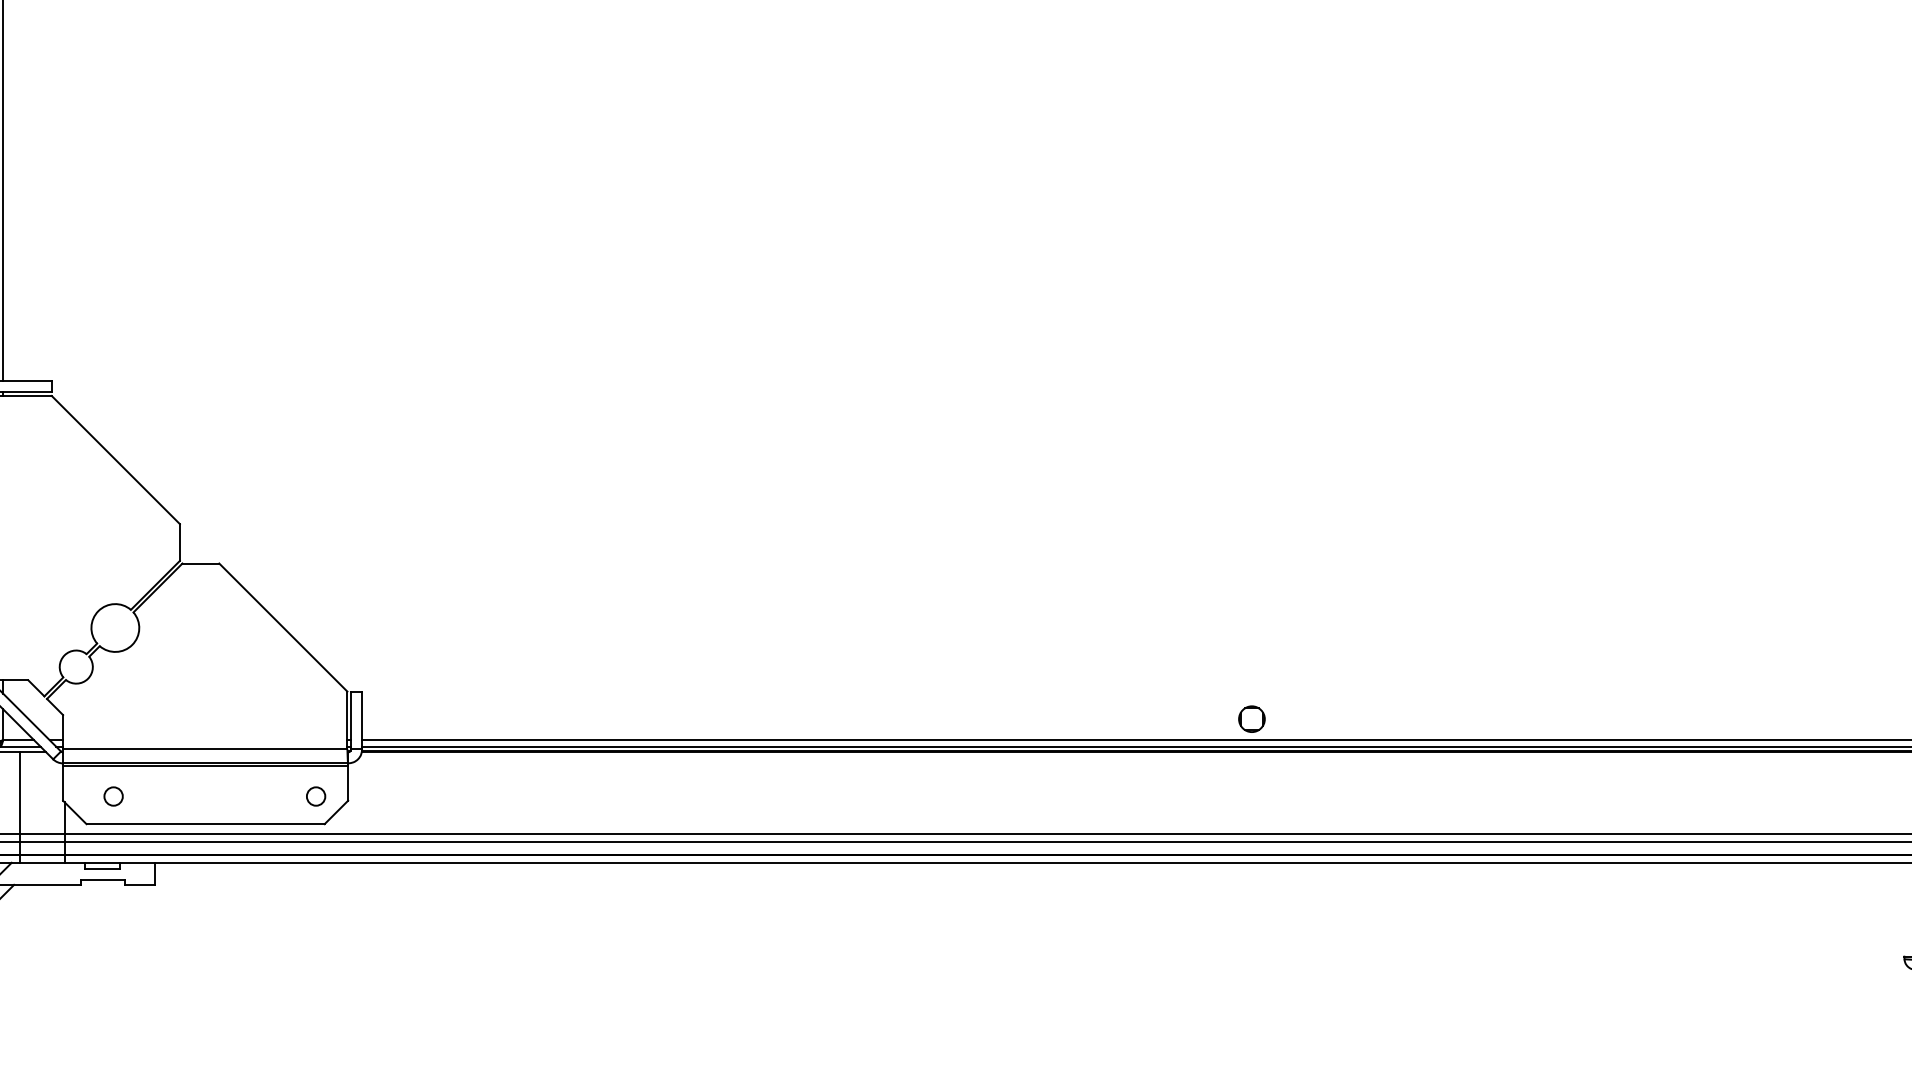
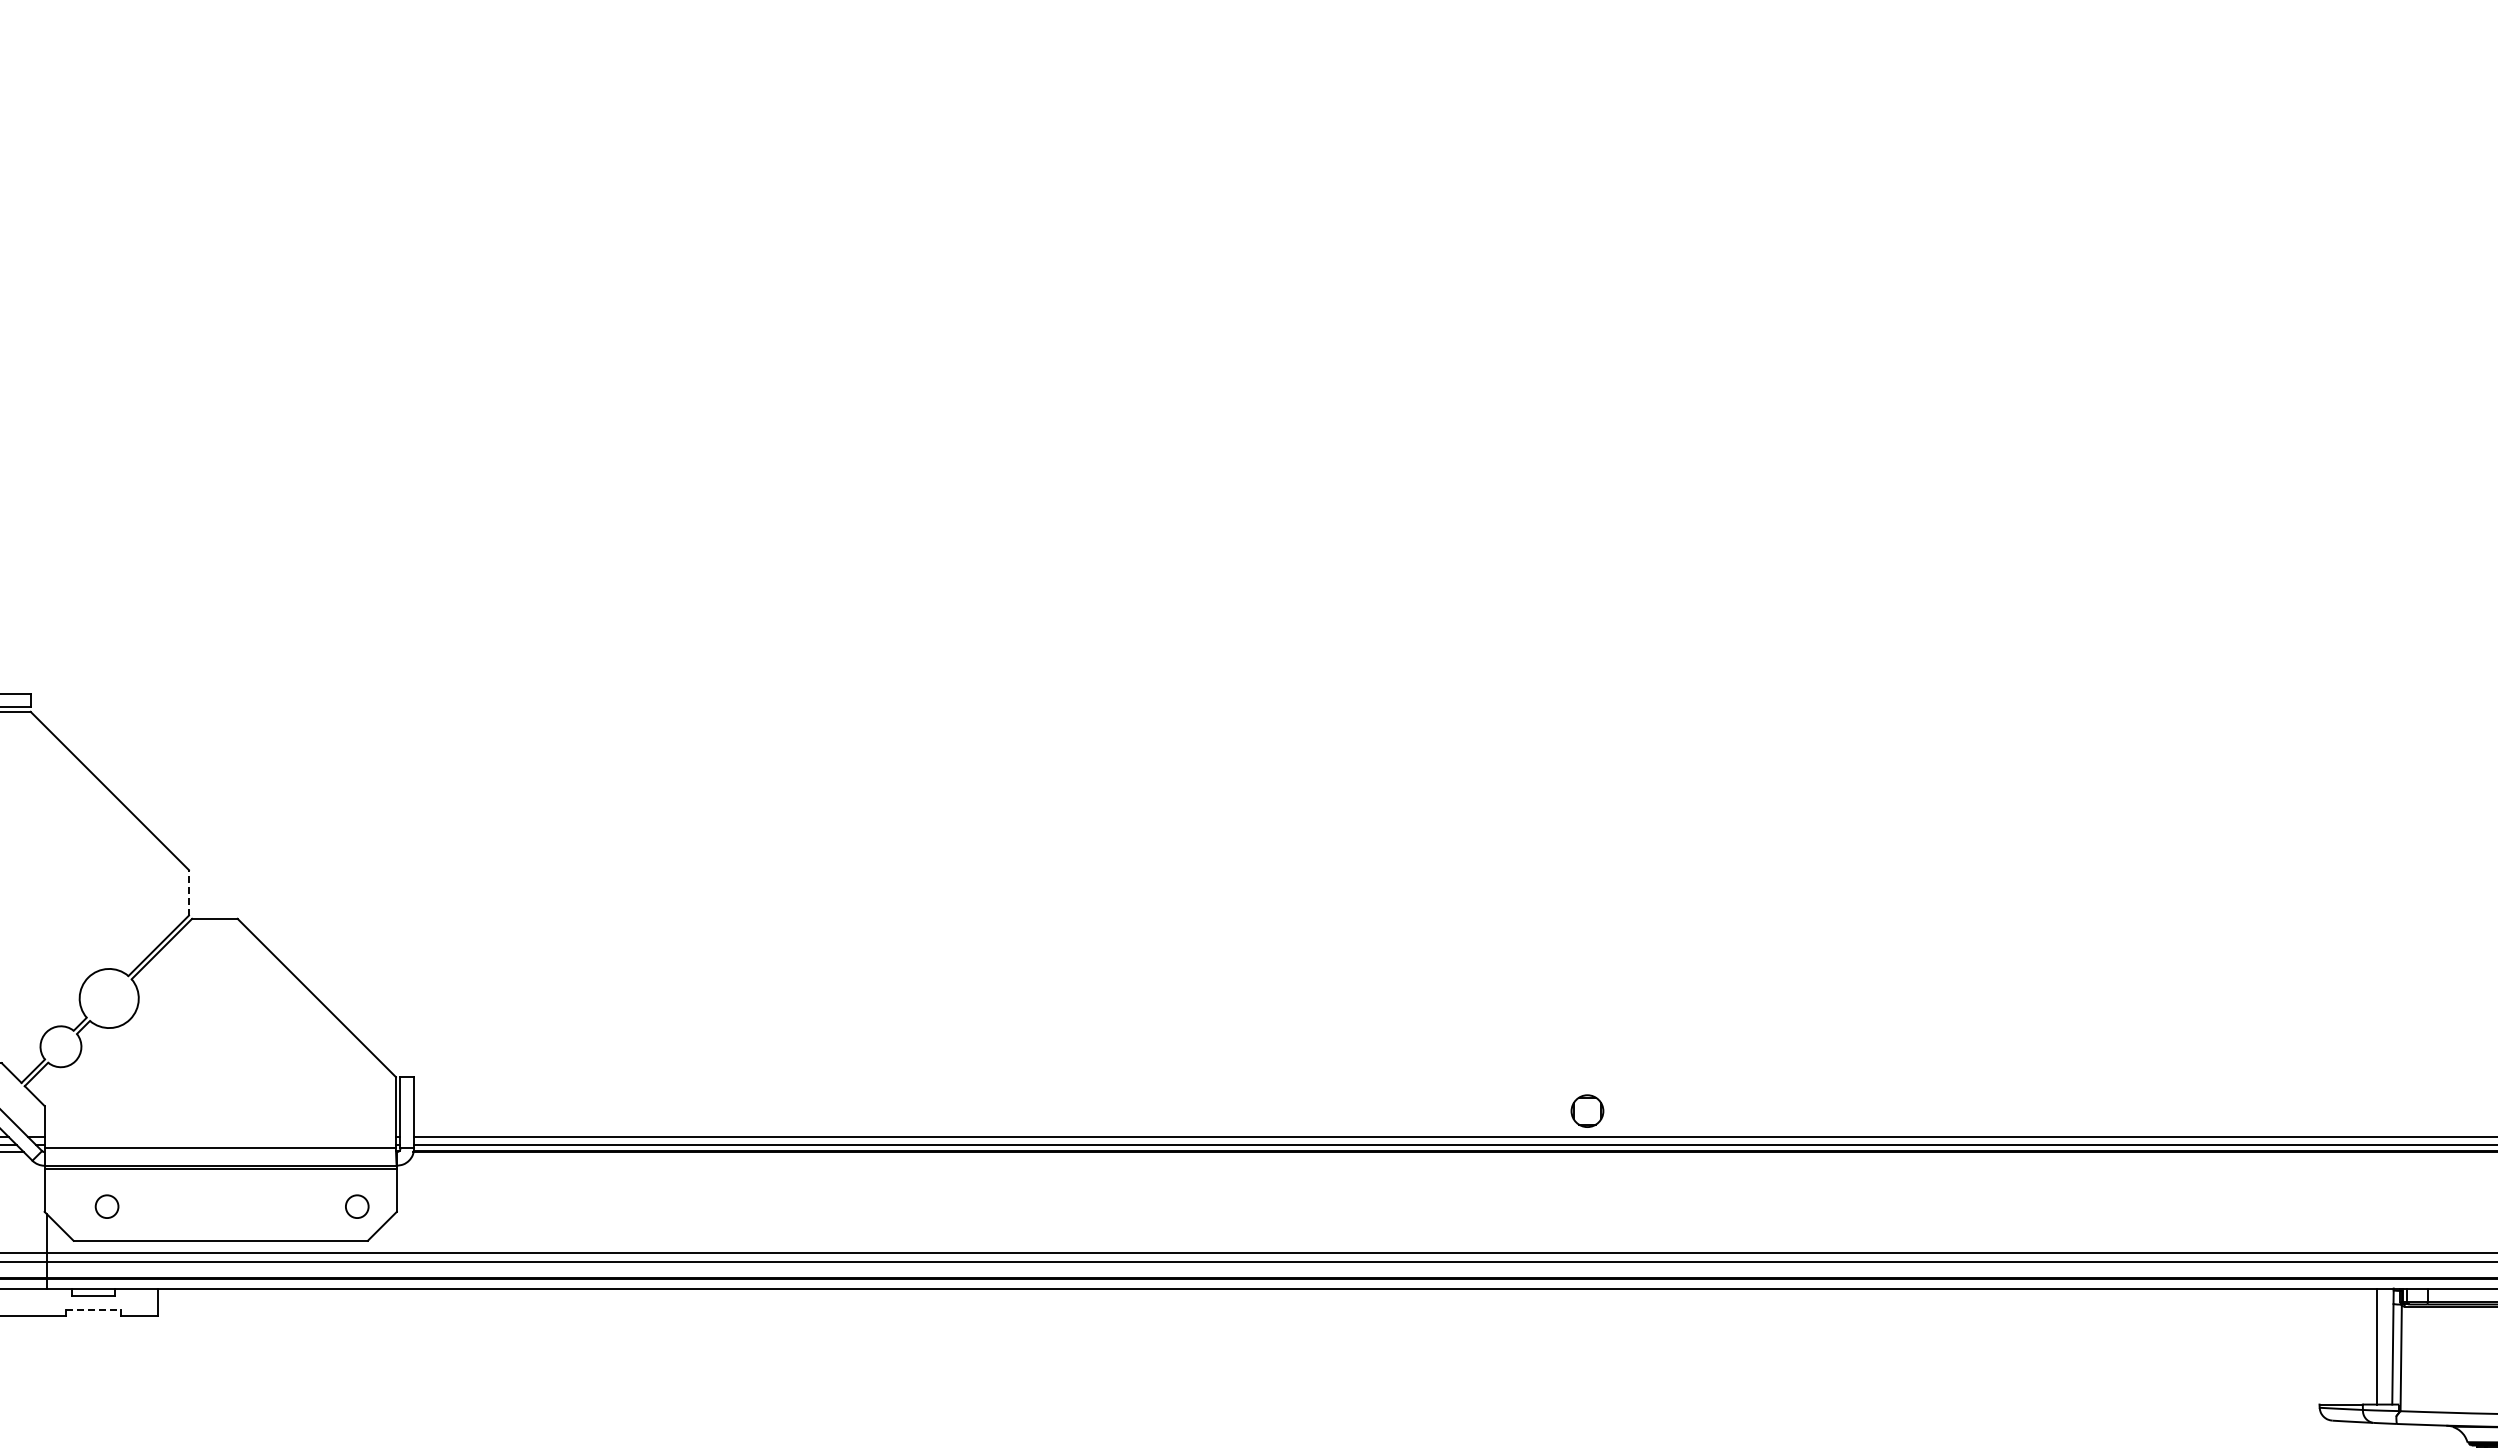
line: (179, 542) -> (188, 892), solid -> dashed
part: (1251, 718) -> (1587, 1110), moved
line: (102, 879) -> (93, 1309), solid -> dashed

